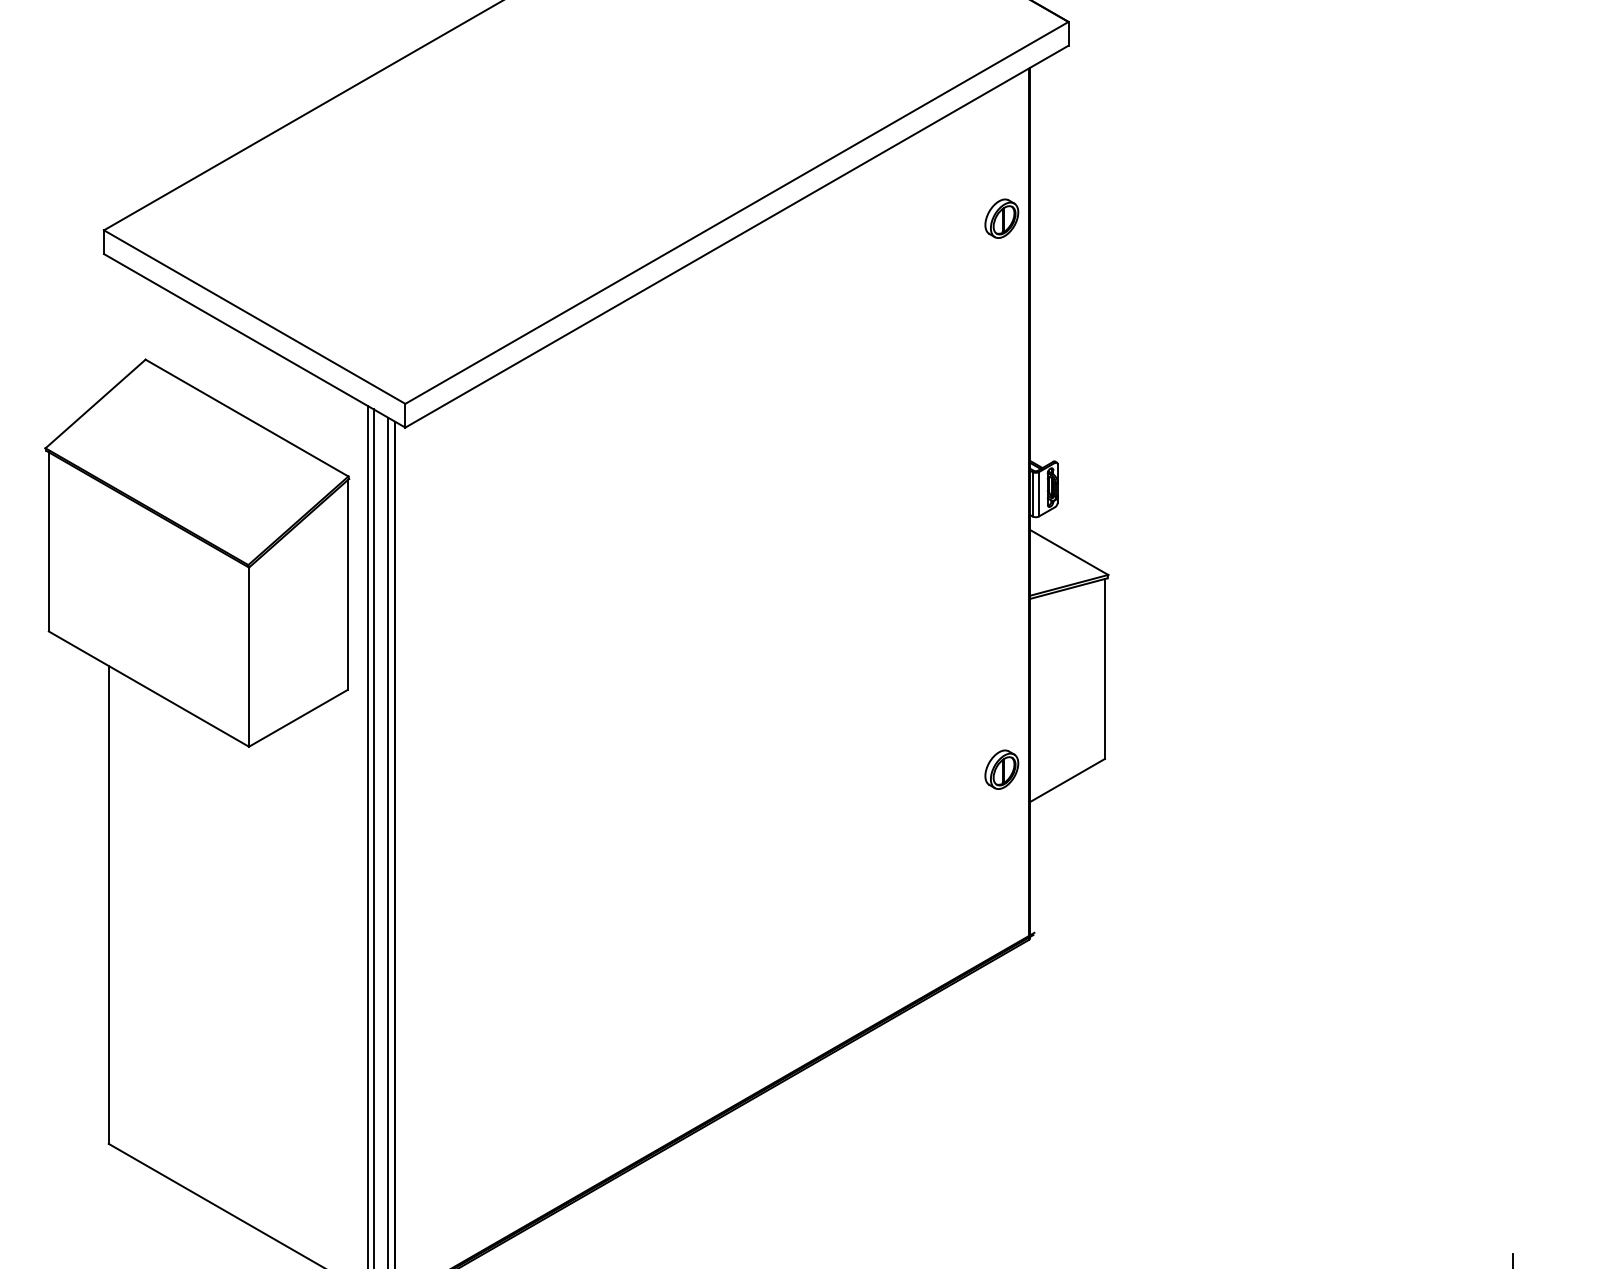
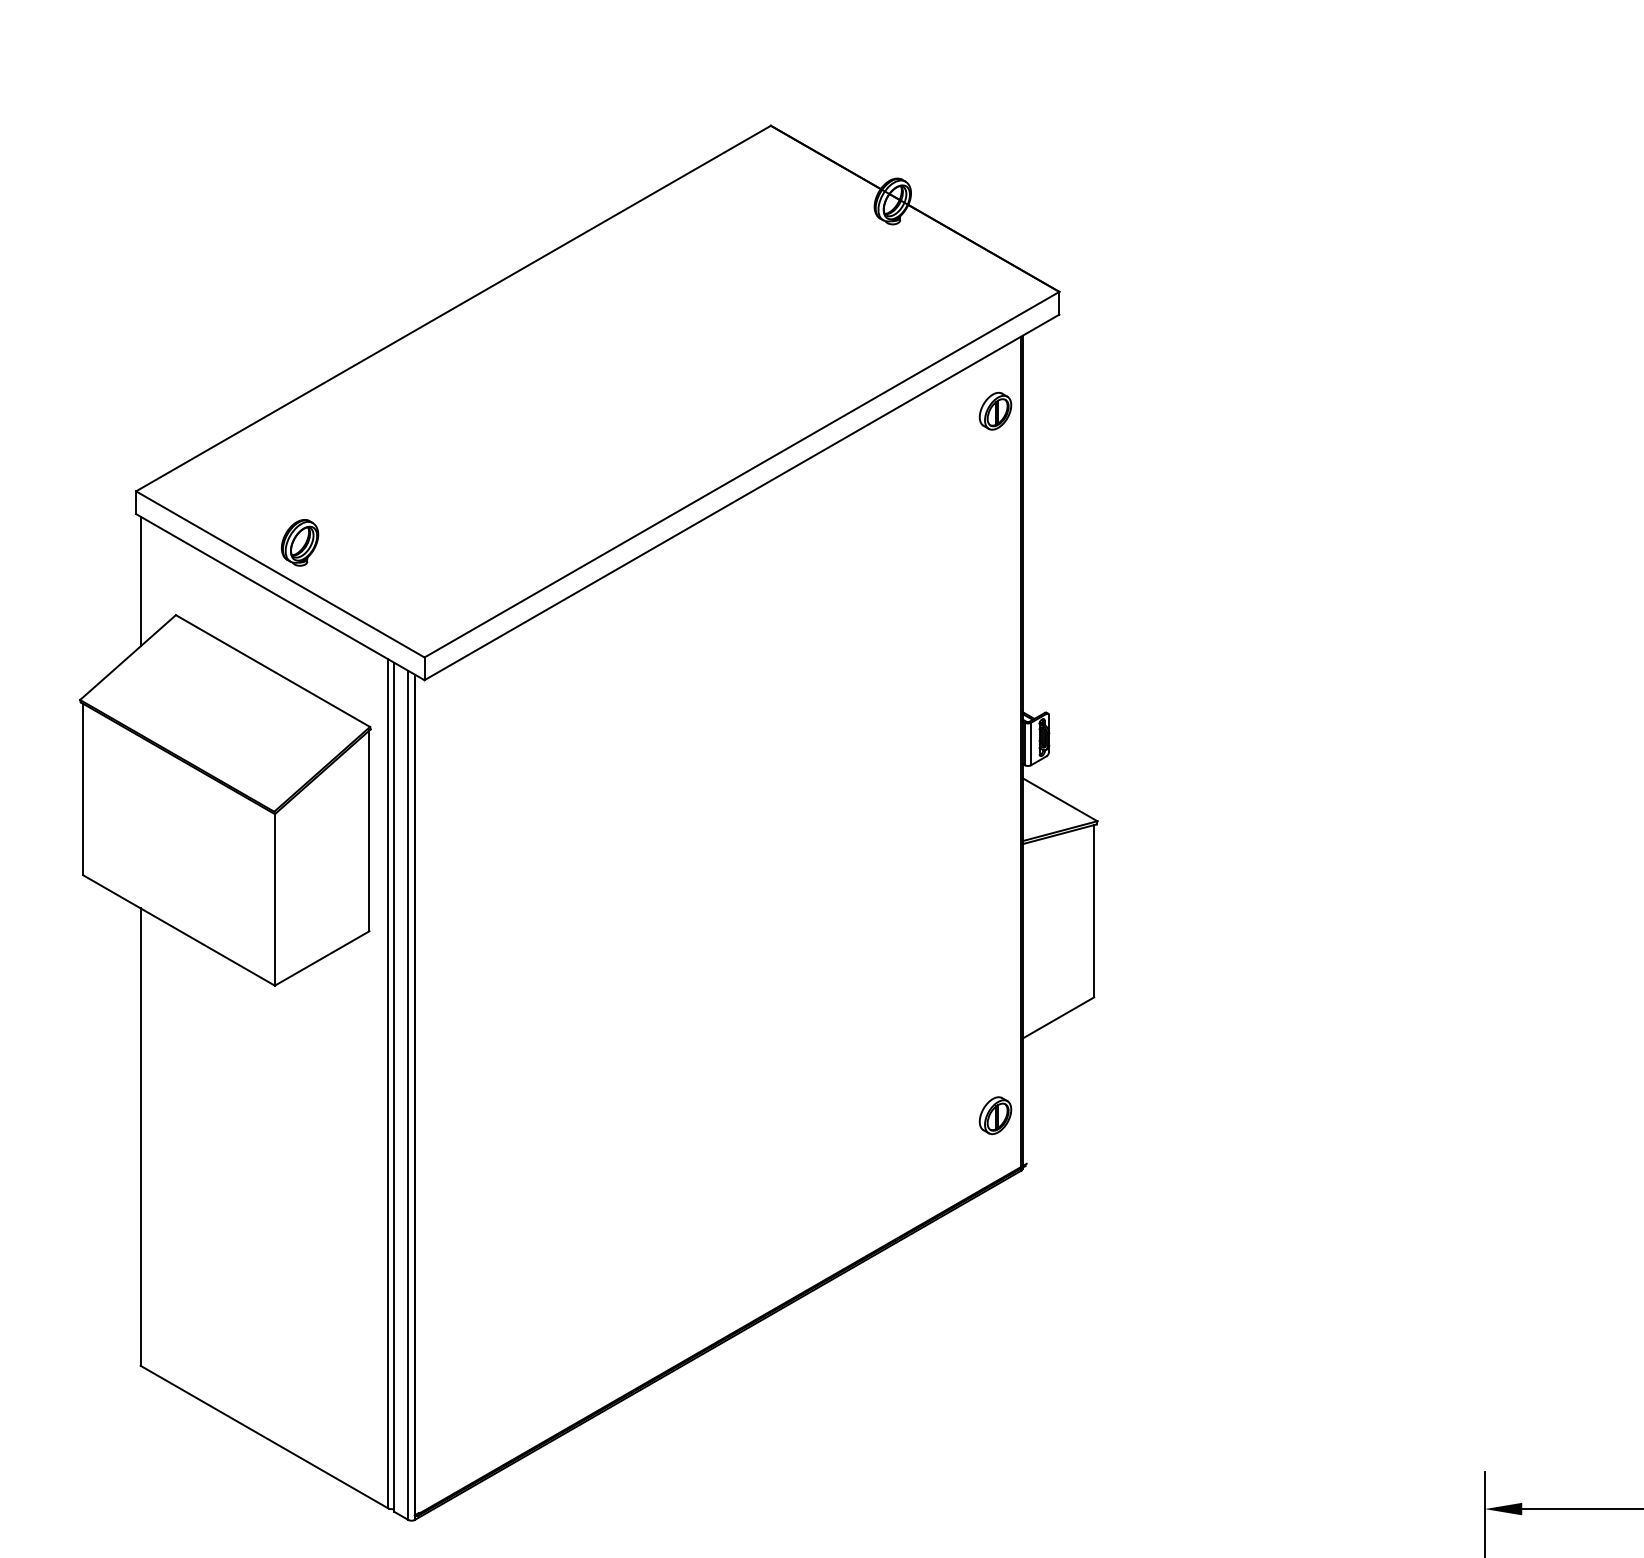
part: (1001, 217) -> (995, 410), moved
part: (275, 283) -> (300, 542), added
line: (108, 324) -> (140, 581), added
part: (1001, 769) -> (995, 1115), moved

